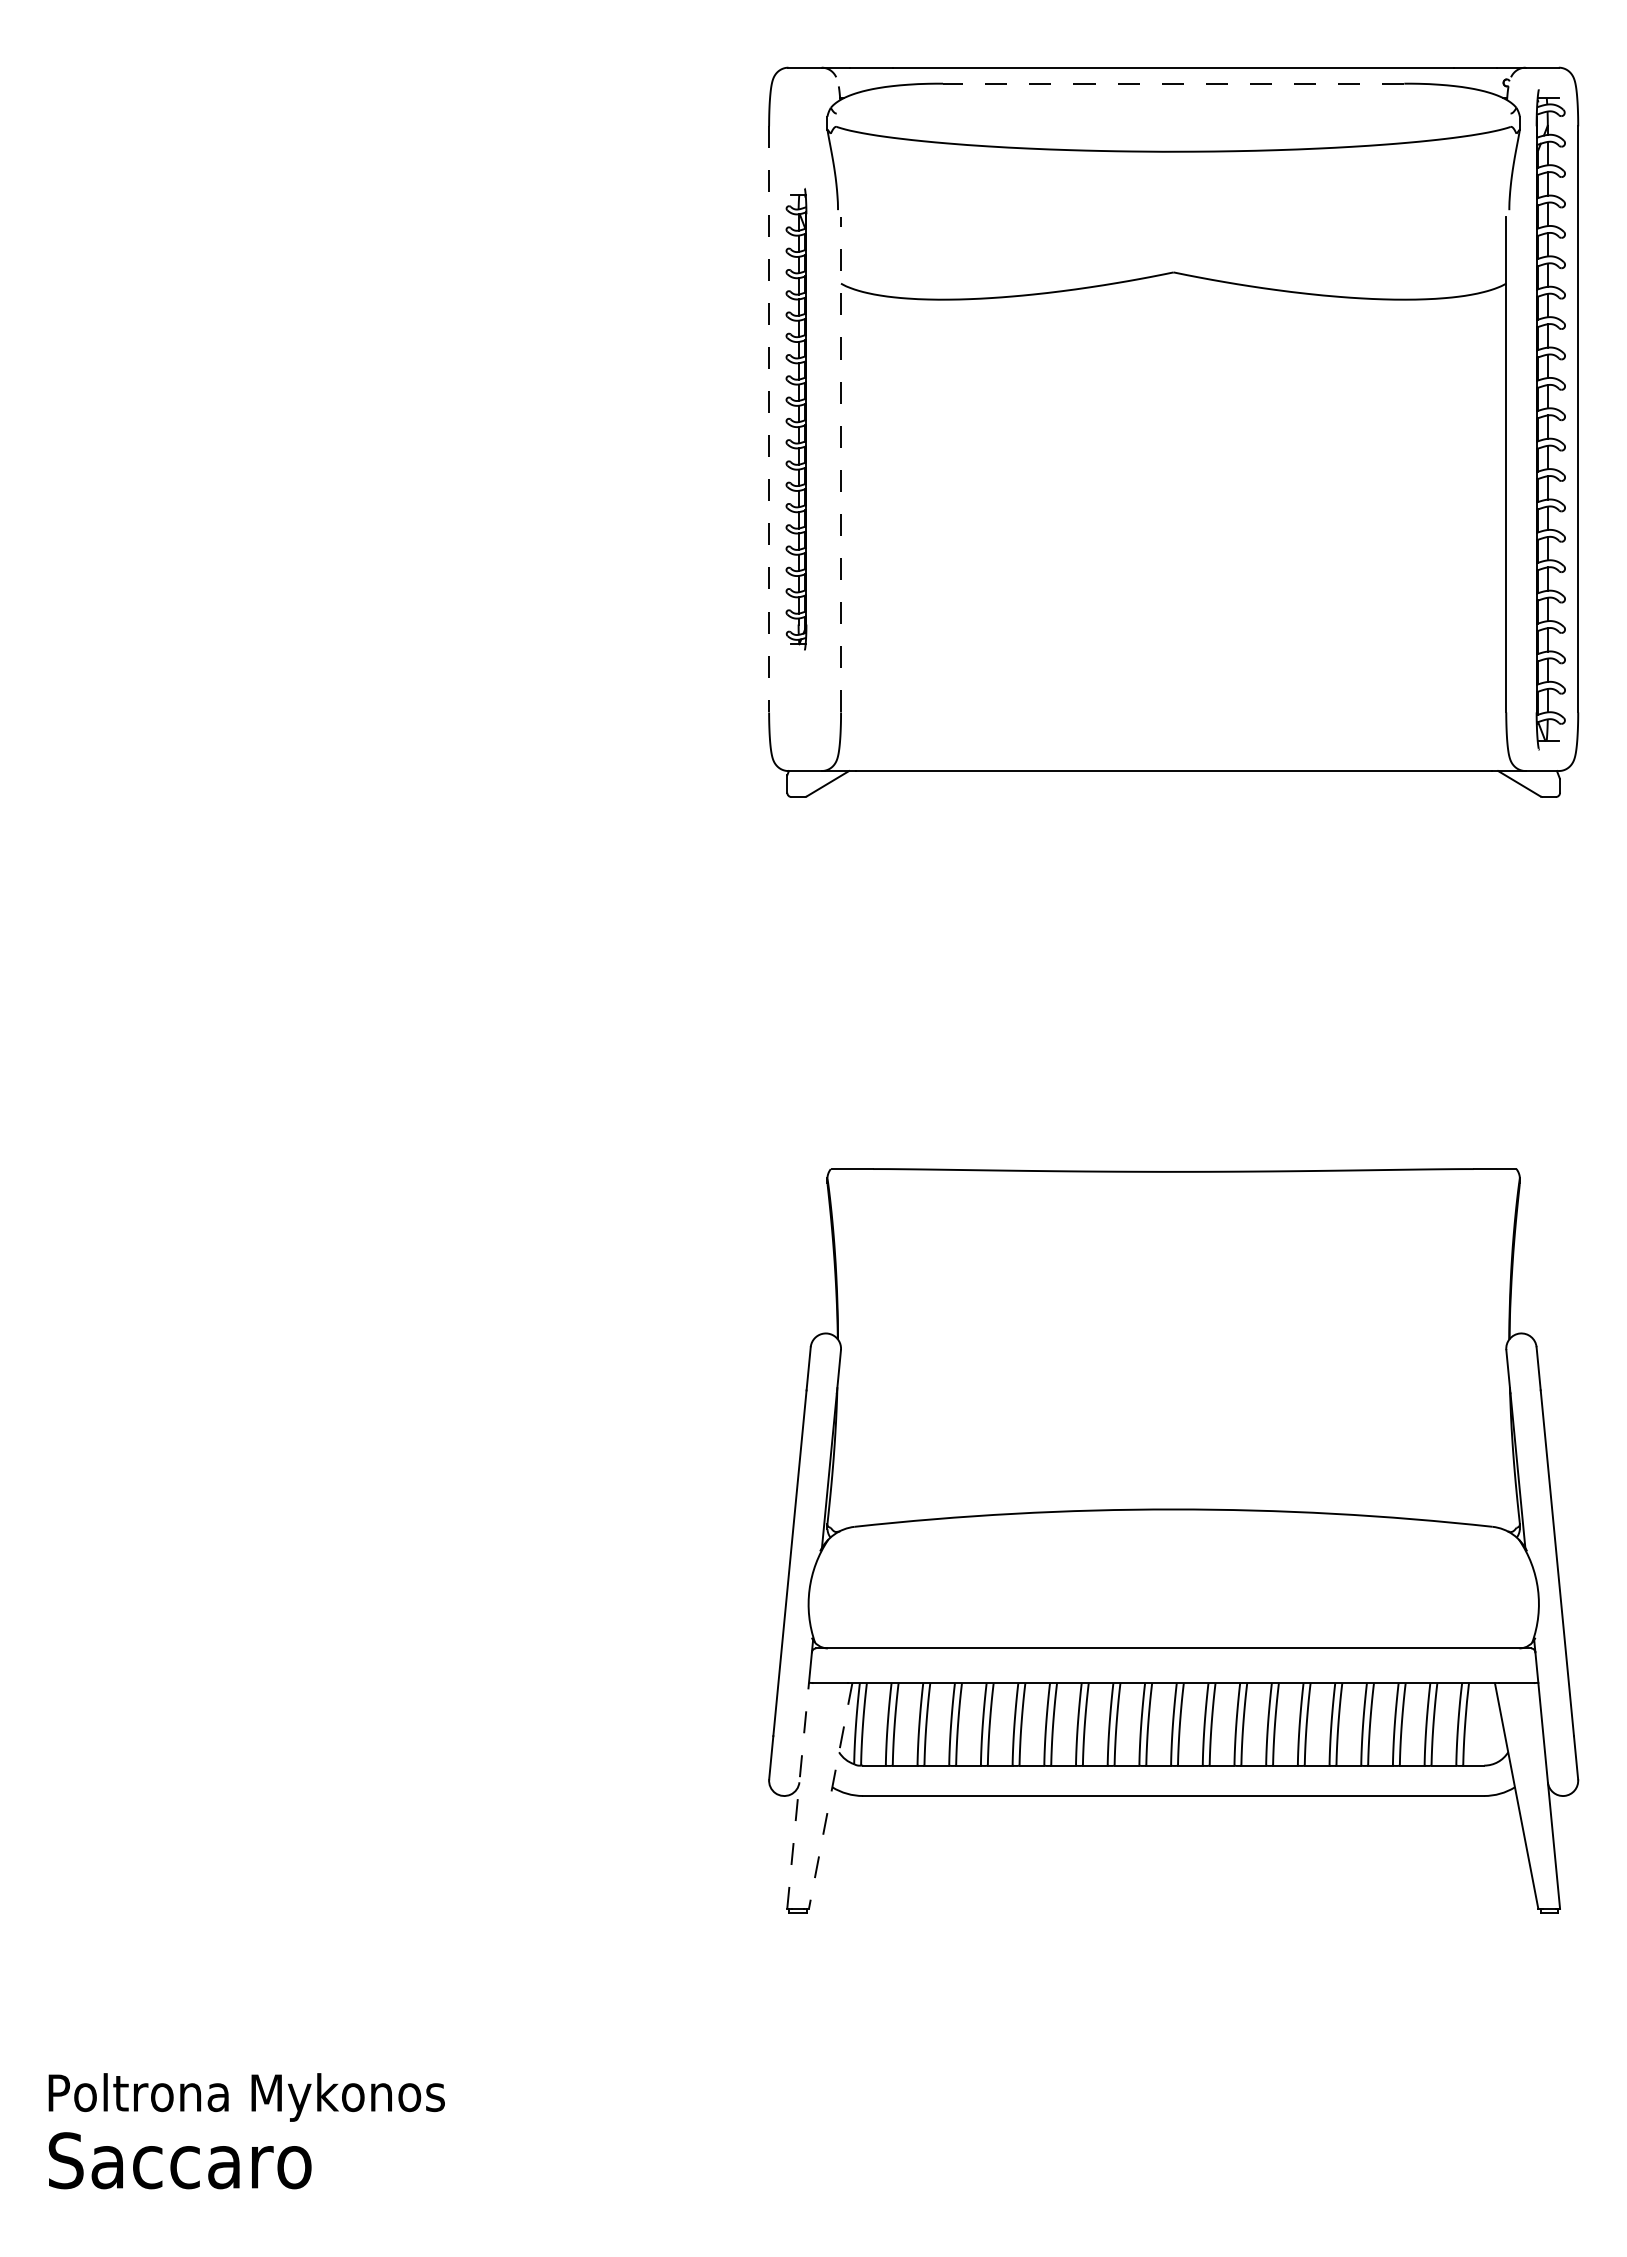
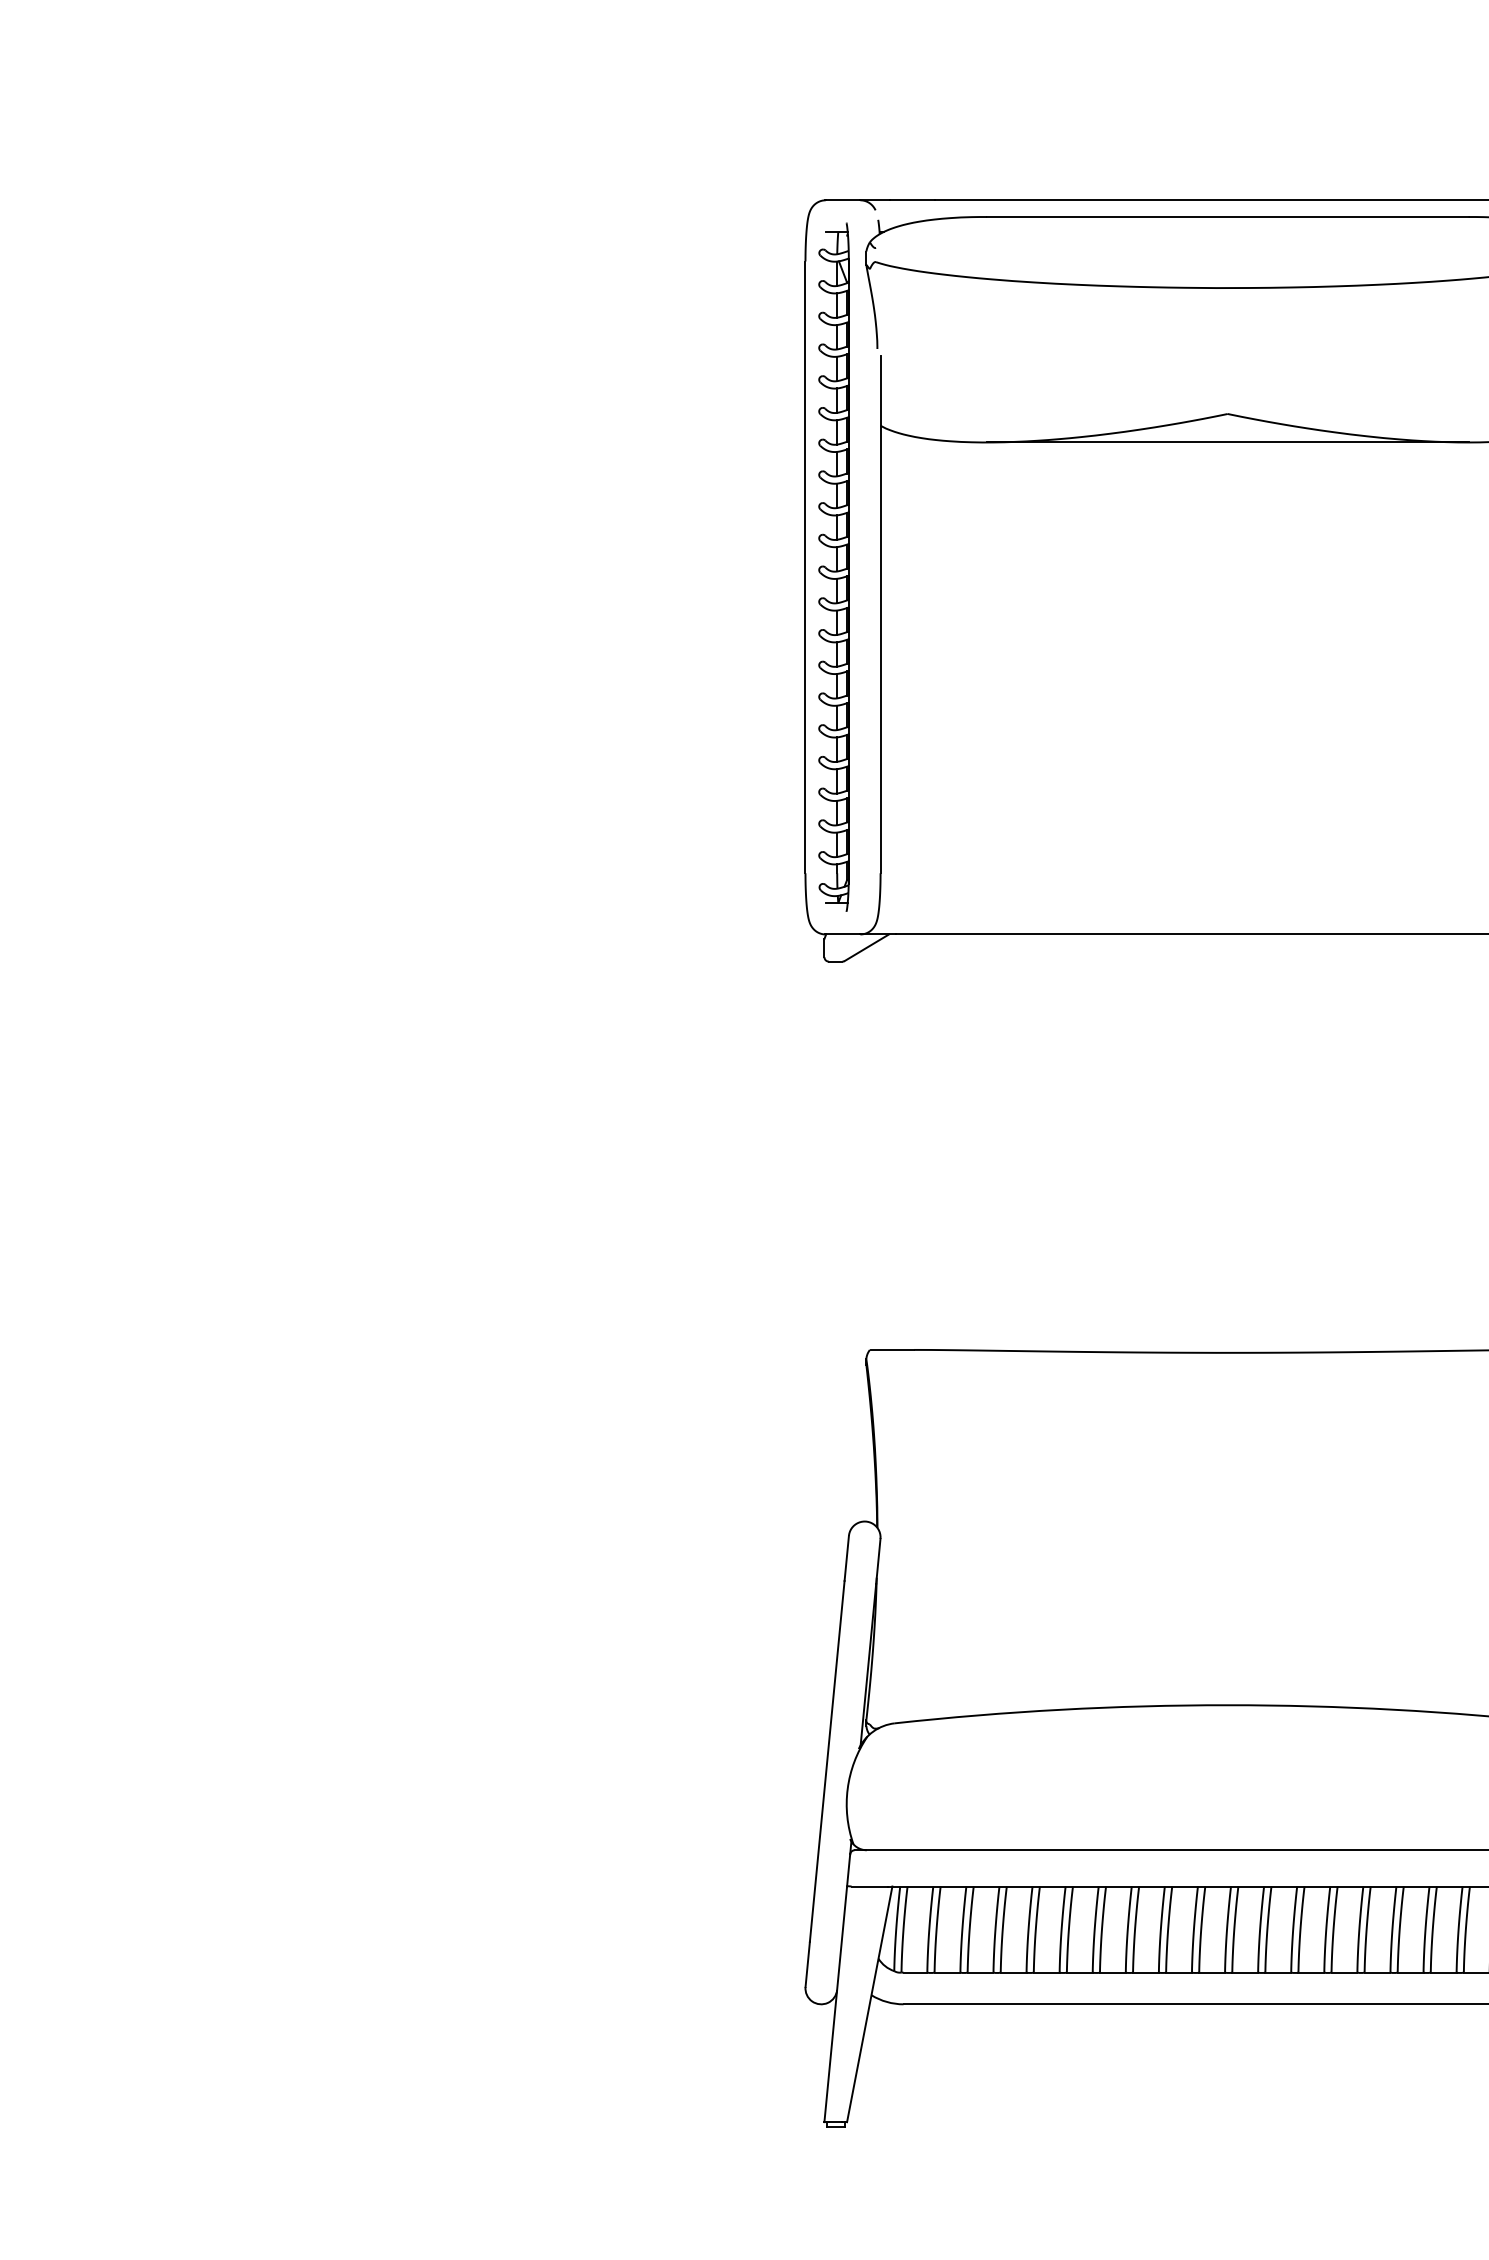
line: (1173, 83) -> (1227, 216), dashed -> solid
line: (1173, 299) -> (1227, 442), added
line: (769, 419) -> (805, 567), dashed -> solid
part: (796, 419) -> (834, 567), size x1.43
line: (841, 464) -> (881, 614), dashed -> solid
line: (798, 1795) -> (836, 2003), dashed -> solid
line: (830, 1796) -> (869, 2004), dashed -> solid

